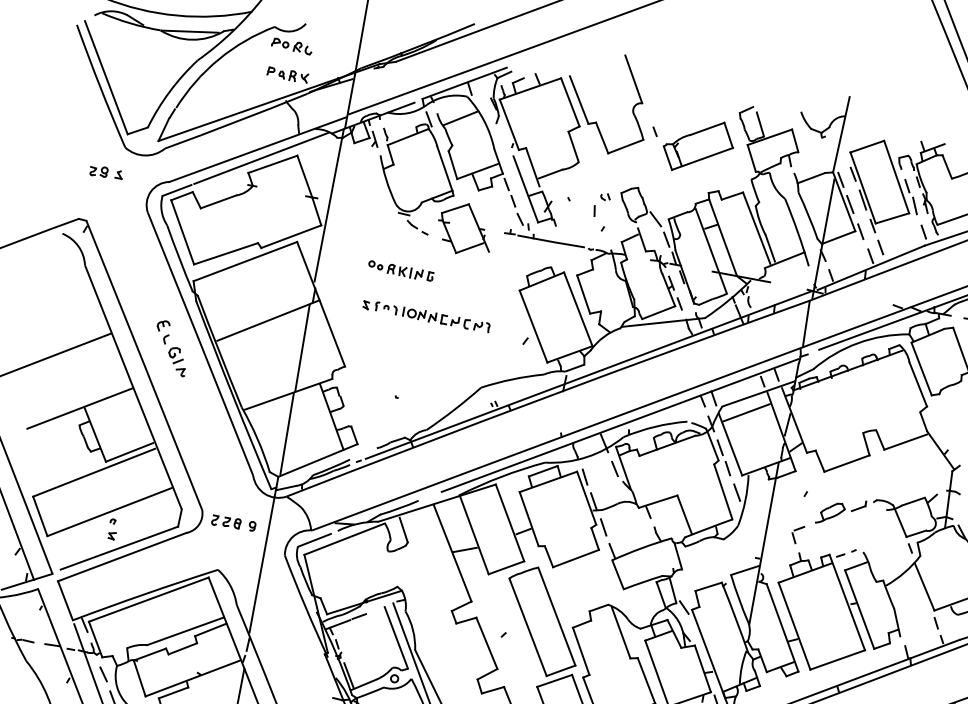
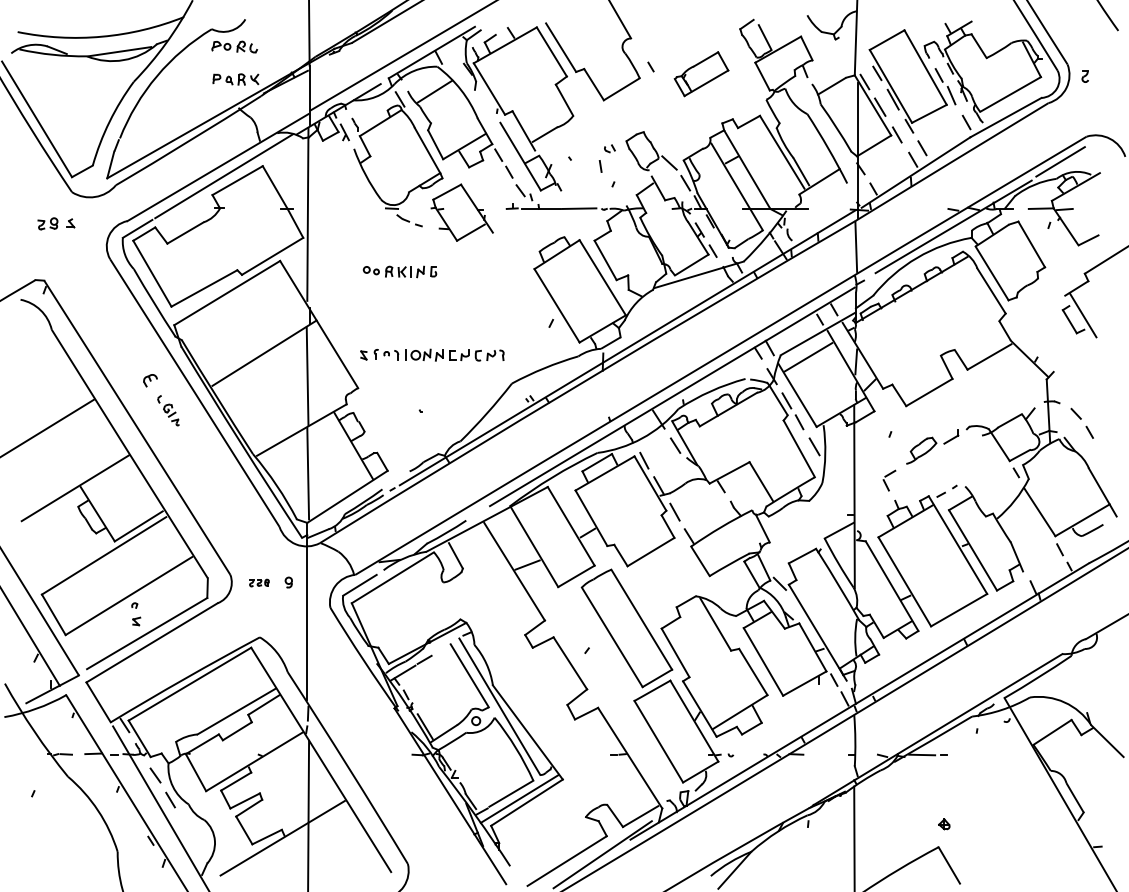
part: (698, 145) -> (701, 73), size x0.7
part: (426, 315) -> (432, 354), moved
part: (174, 355) -> (168, 410), size x0.7
part: (226, 521) -> (259, 582), size x0.6

